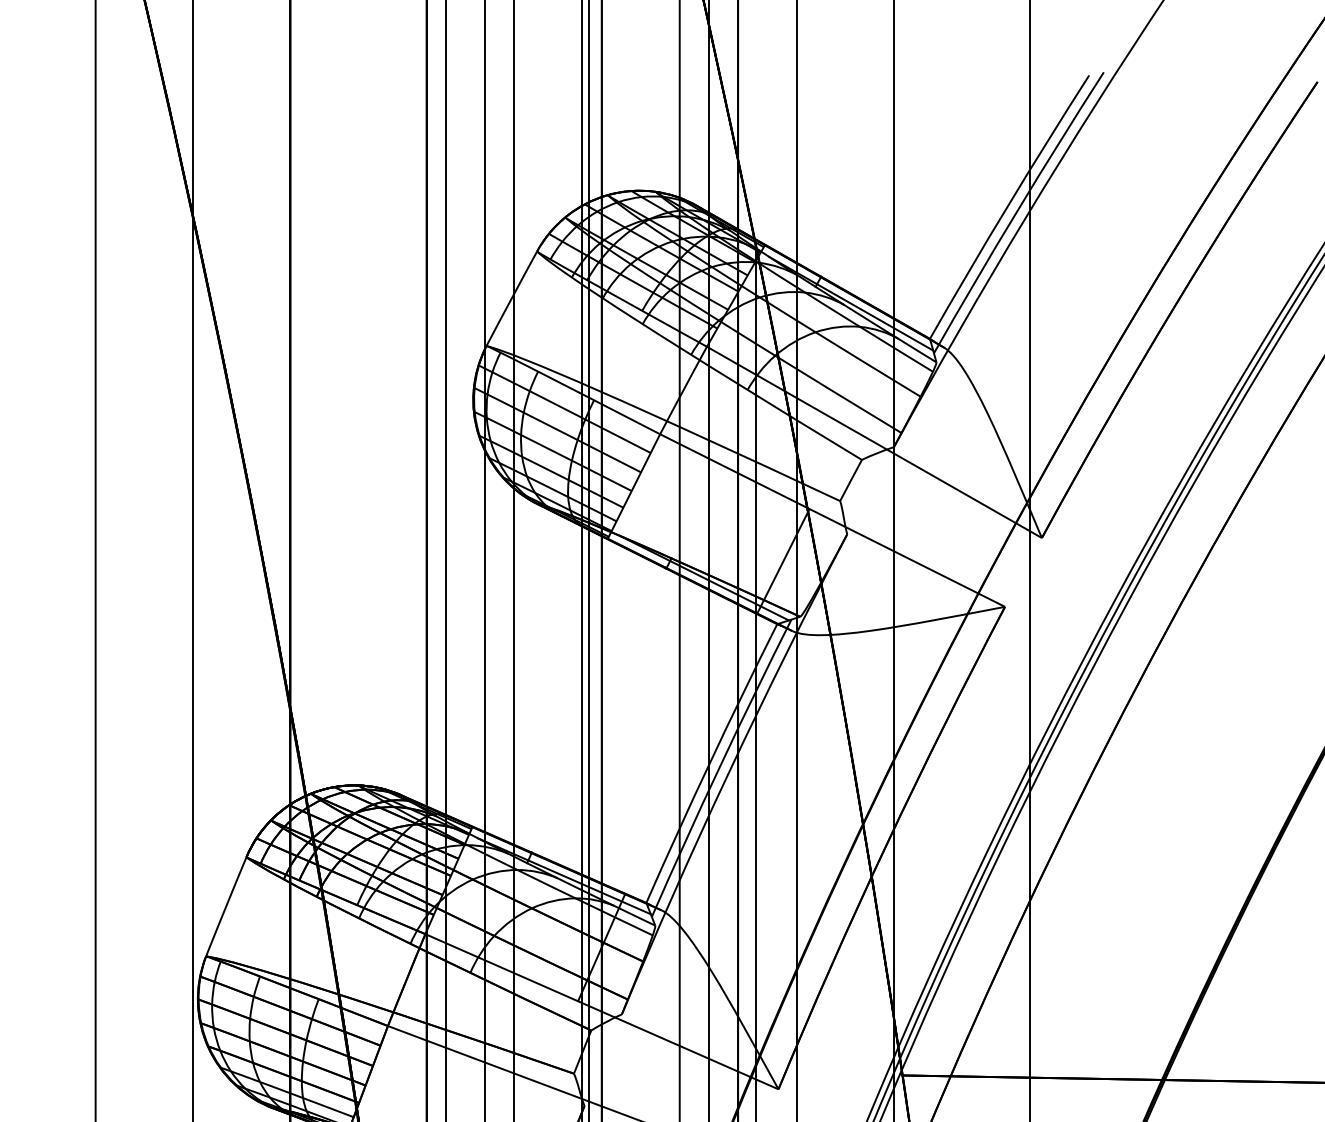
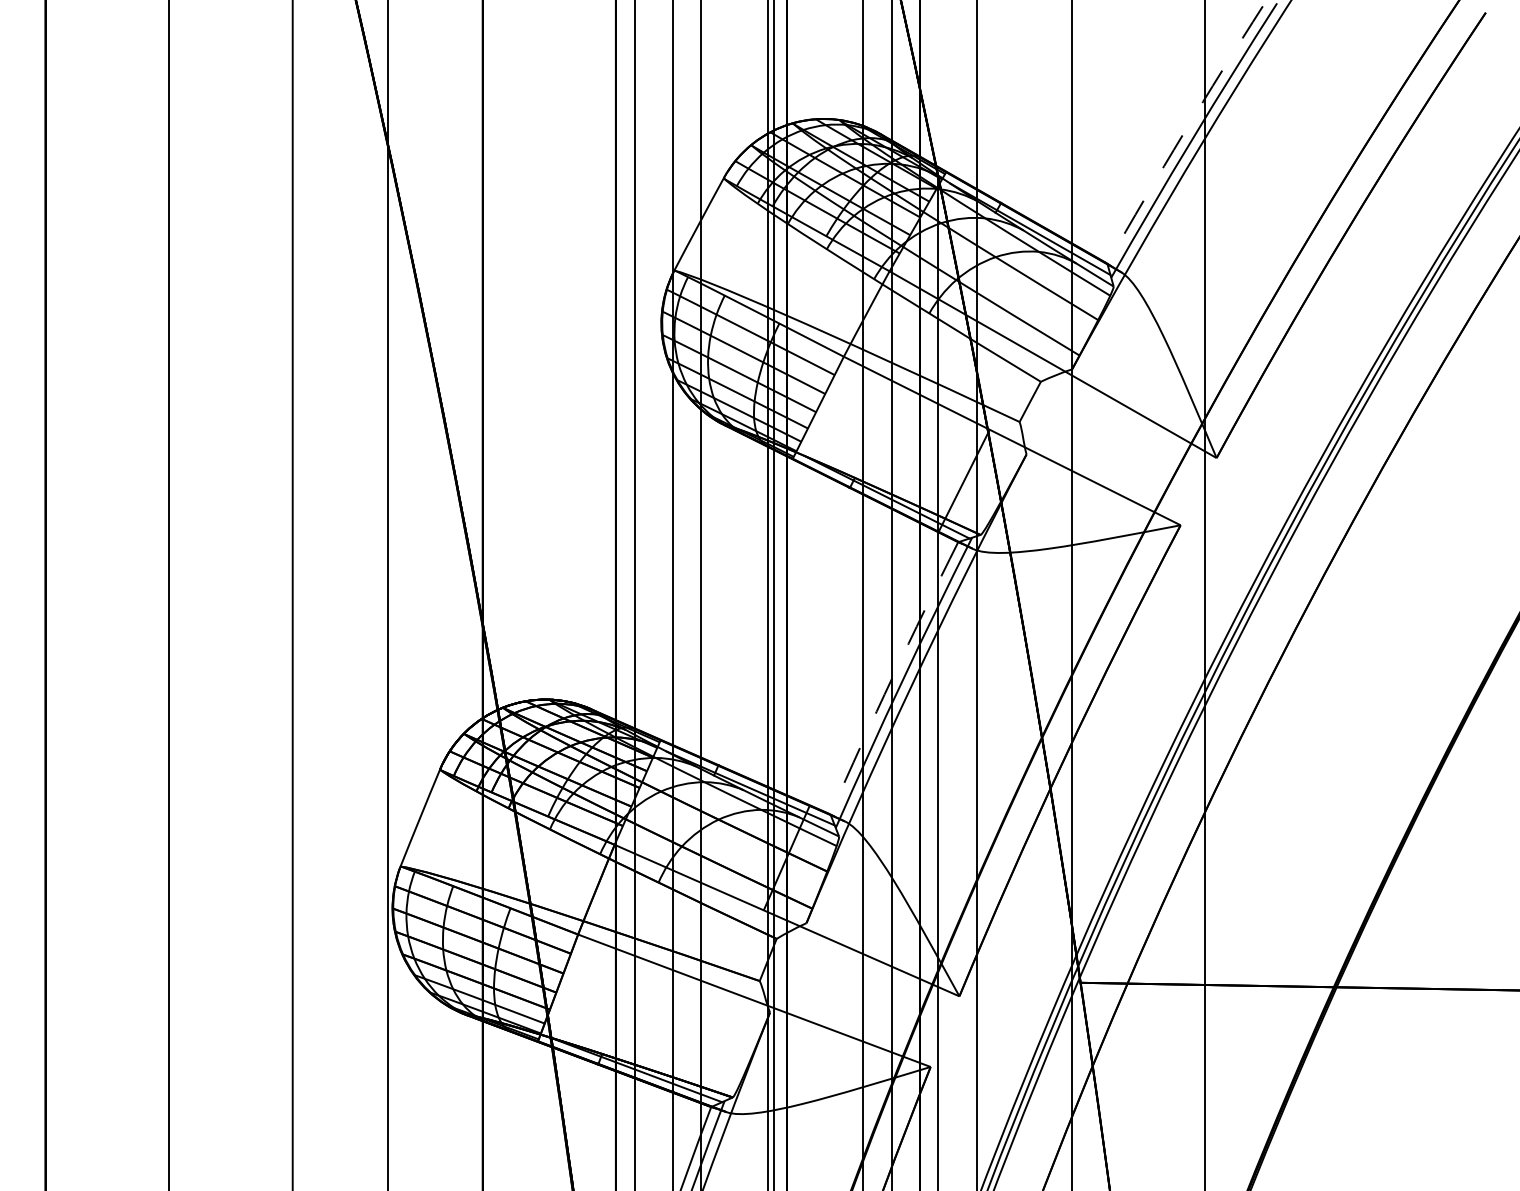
arc: (1007, 205) -> (1183, 133), solid -> dashed
arc: (709, 762) -> (892, 677), solid -> dashed

